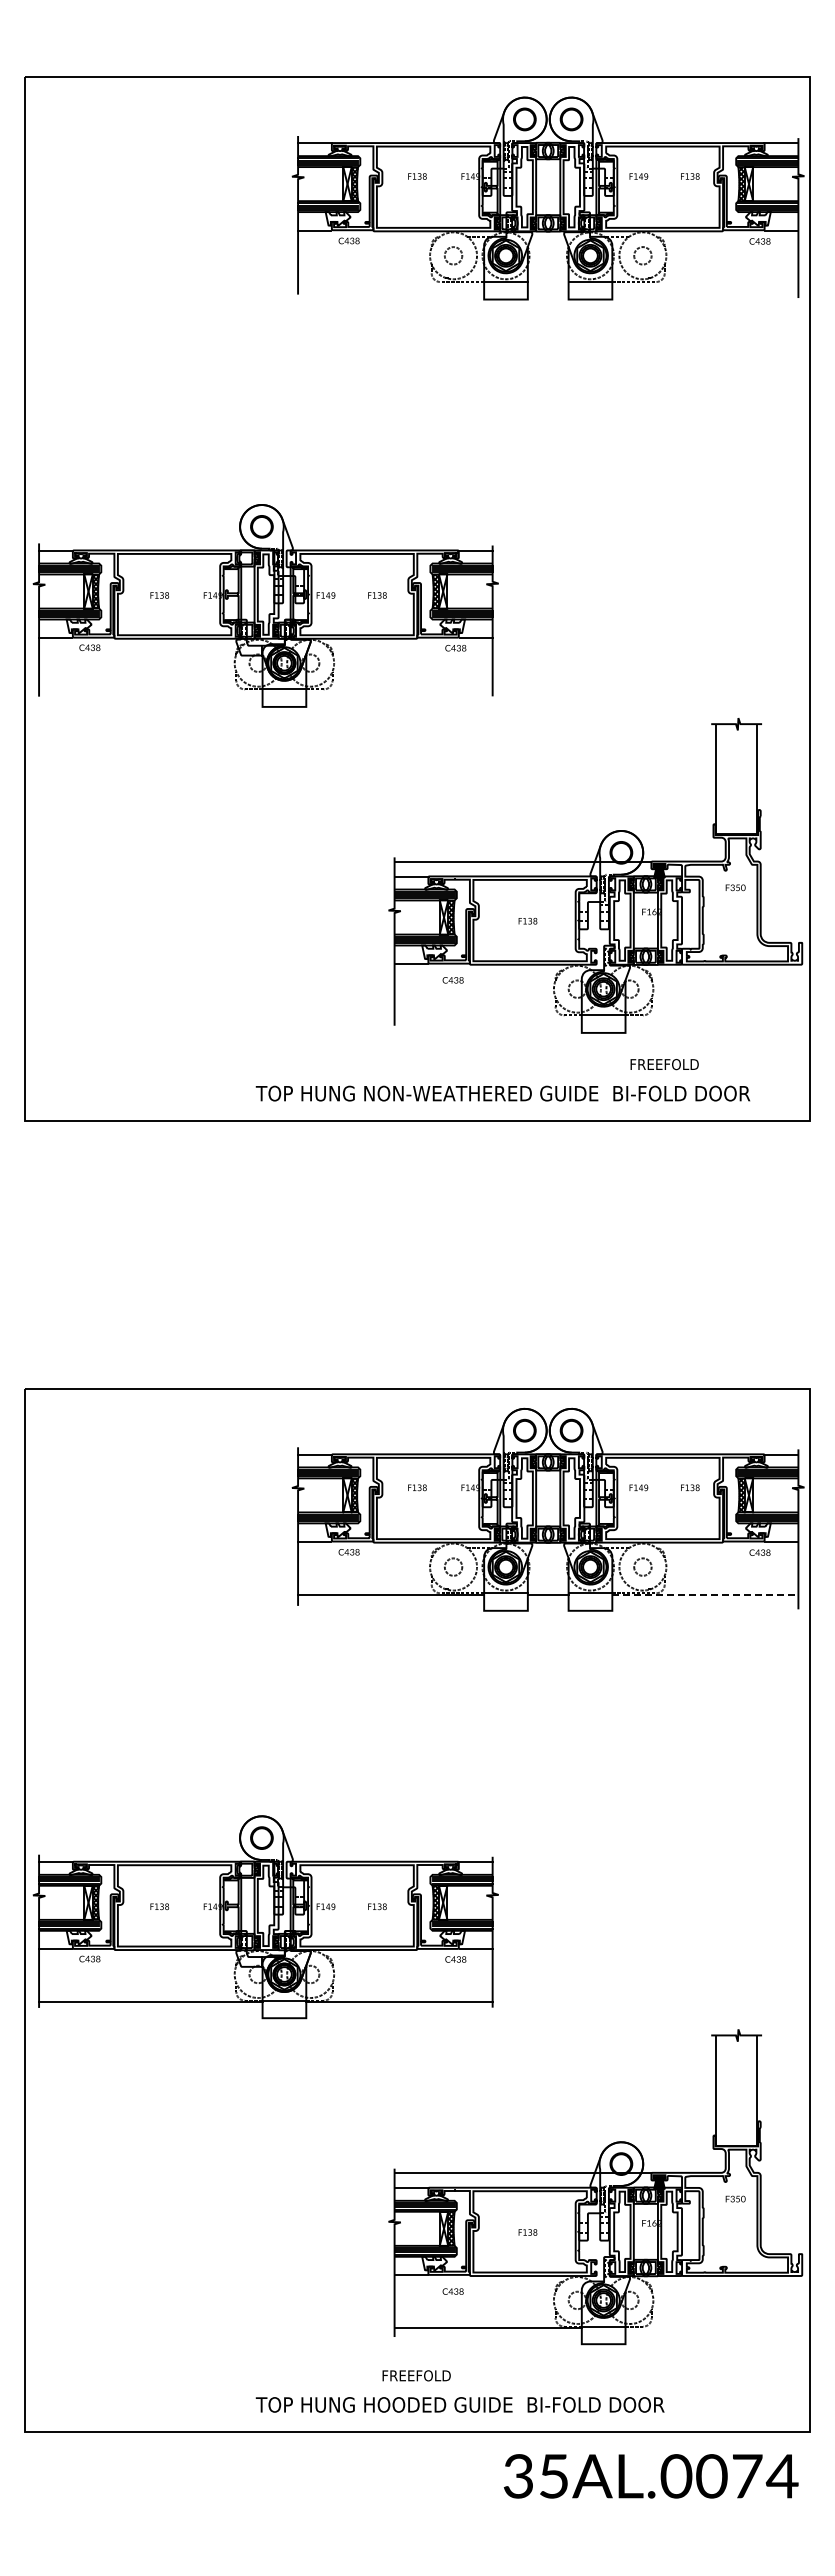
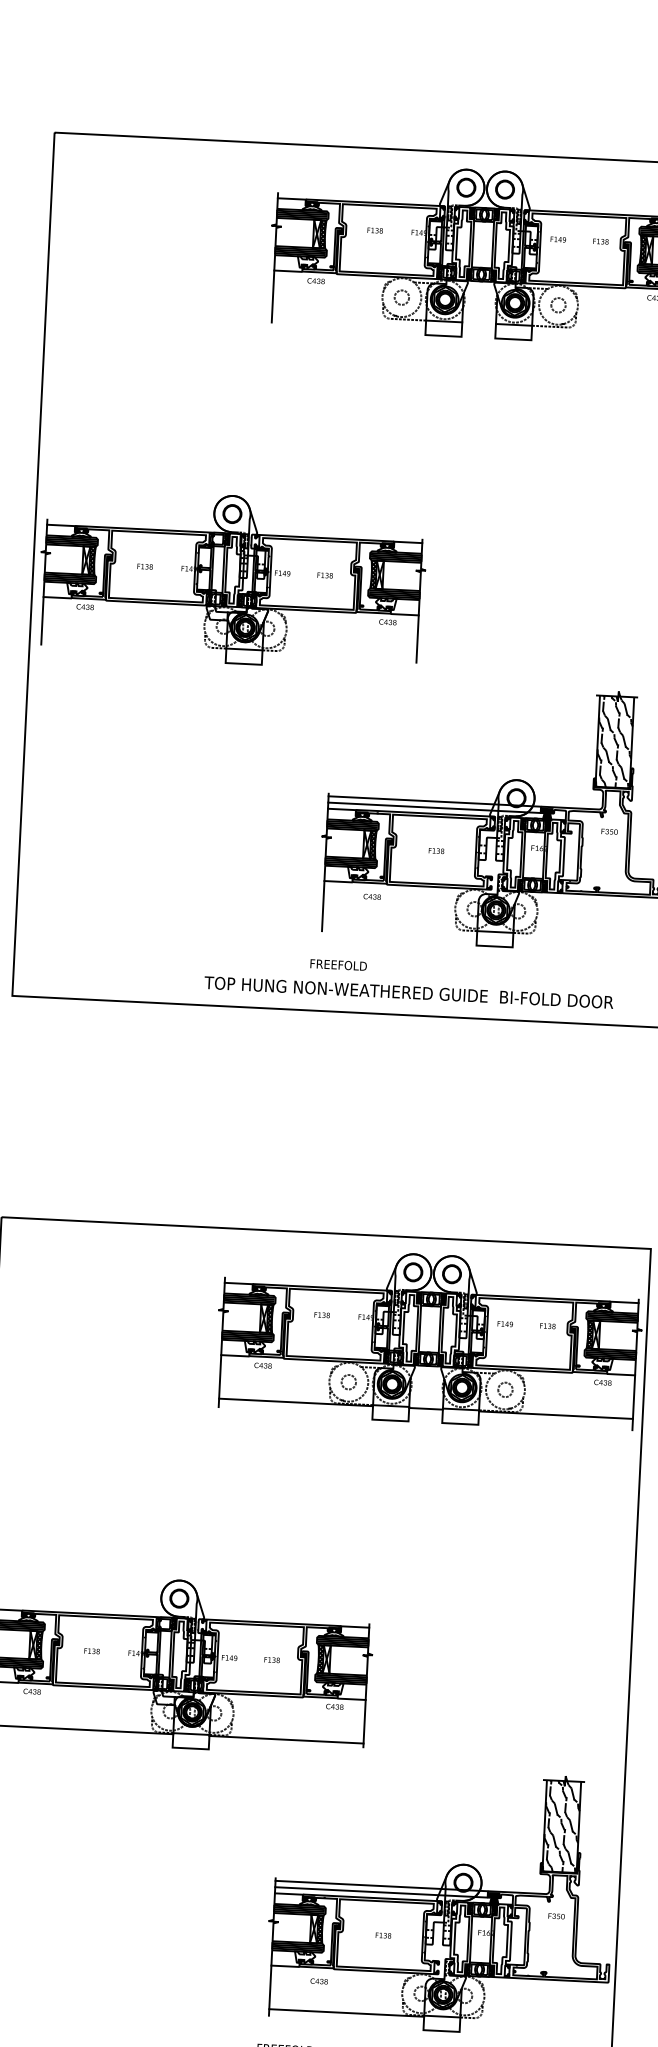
hatch: (736, 778) -> (614, 741), added
line: (522, 869) -> (434, 808), added
text: (664, 1064) -> (338, 965), moved
line: (705, 1594) -> (556, 1415), dashed -> solid
hatch: (736, 2089) -> (561, 1825), added
line: (522, 2180) -> (381, 1892), added

